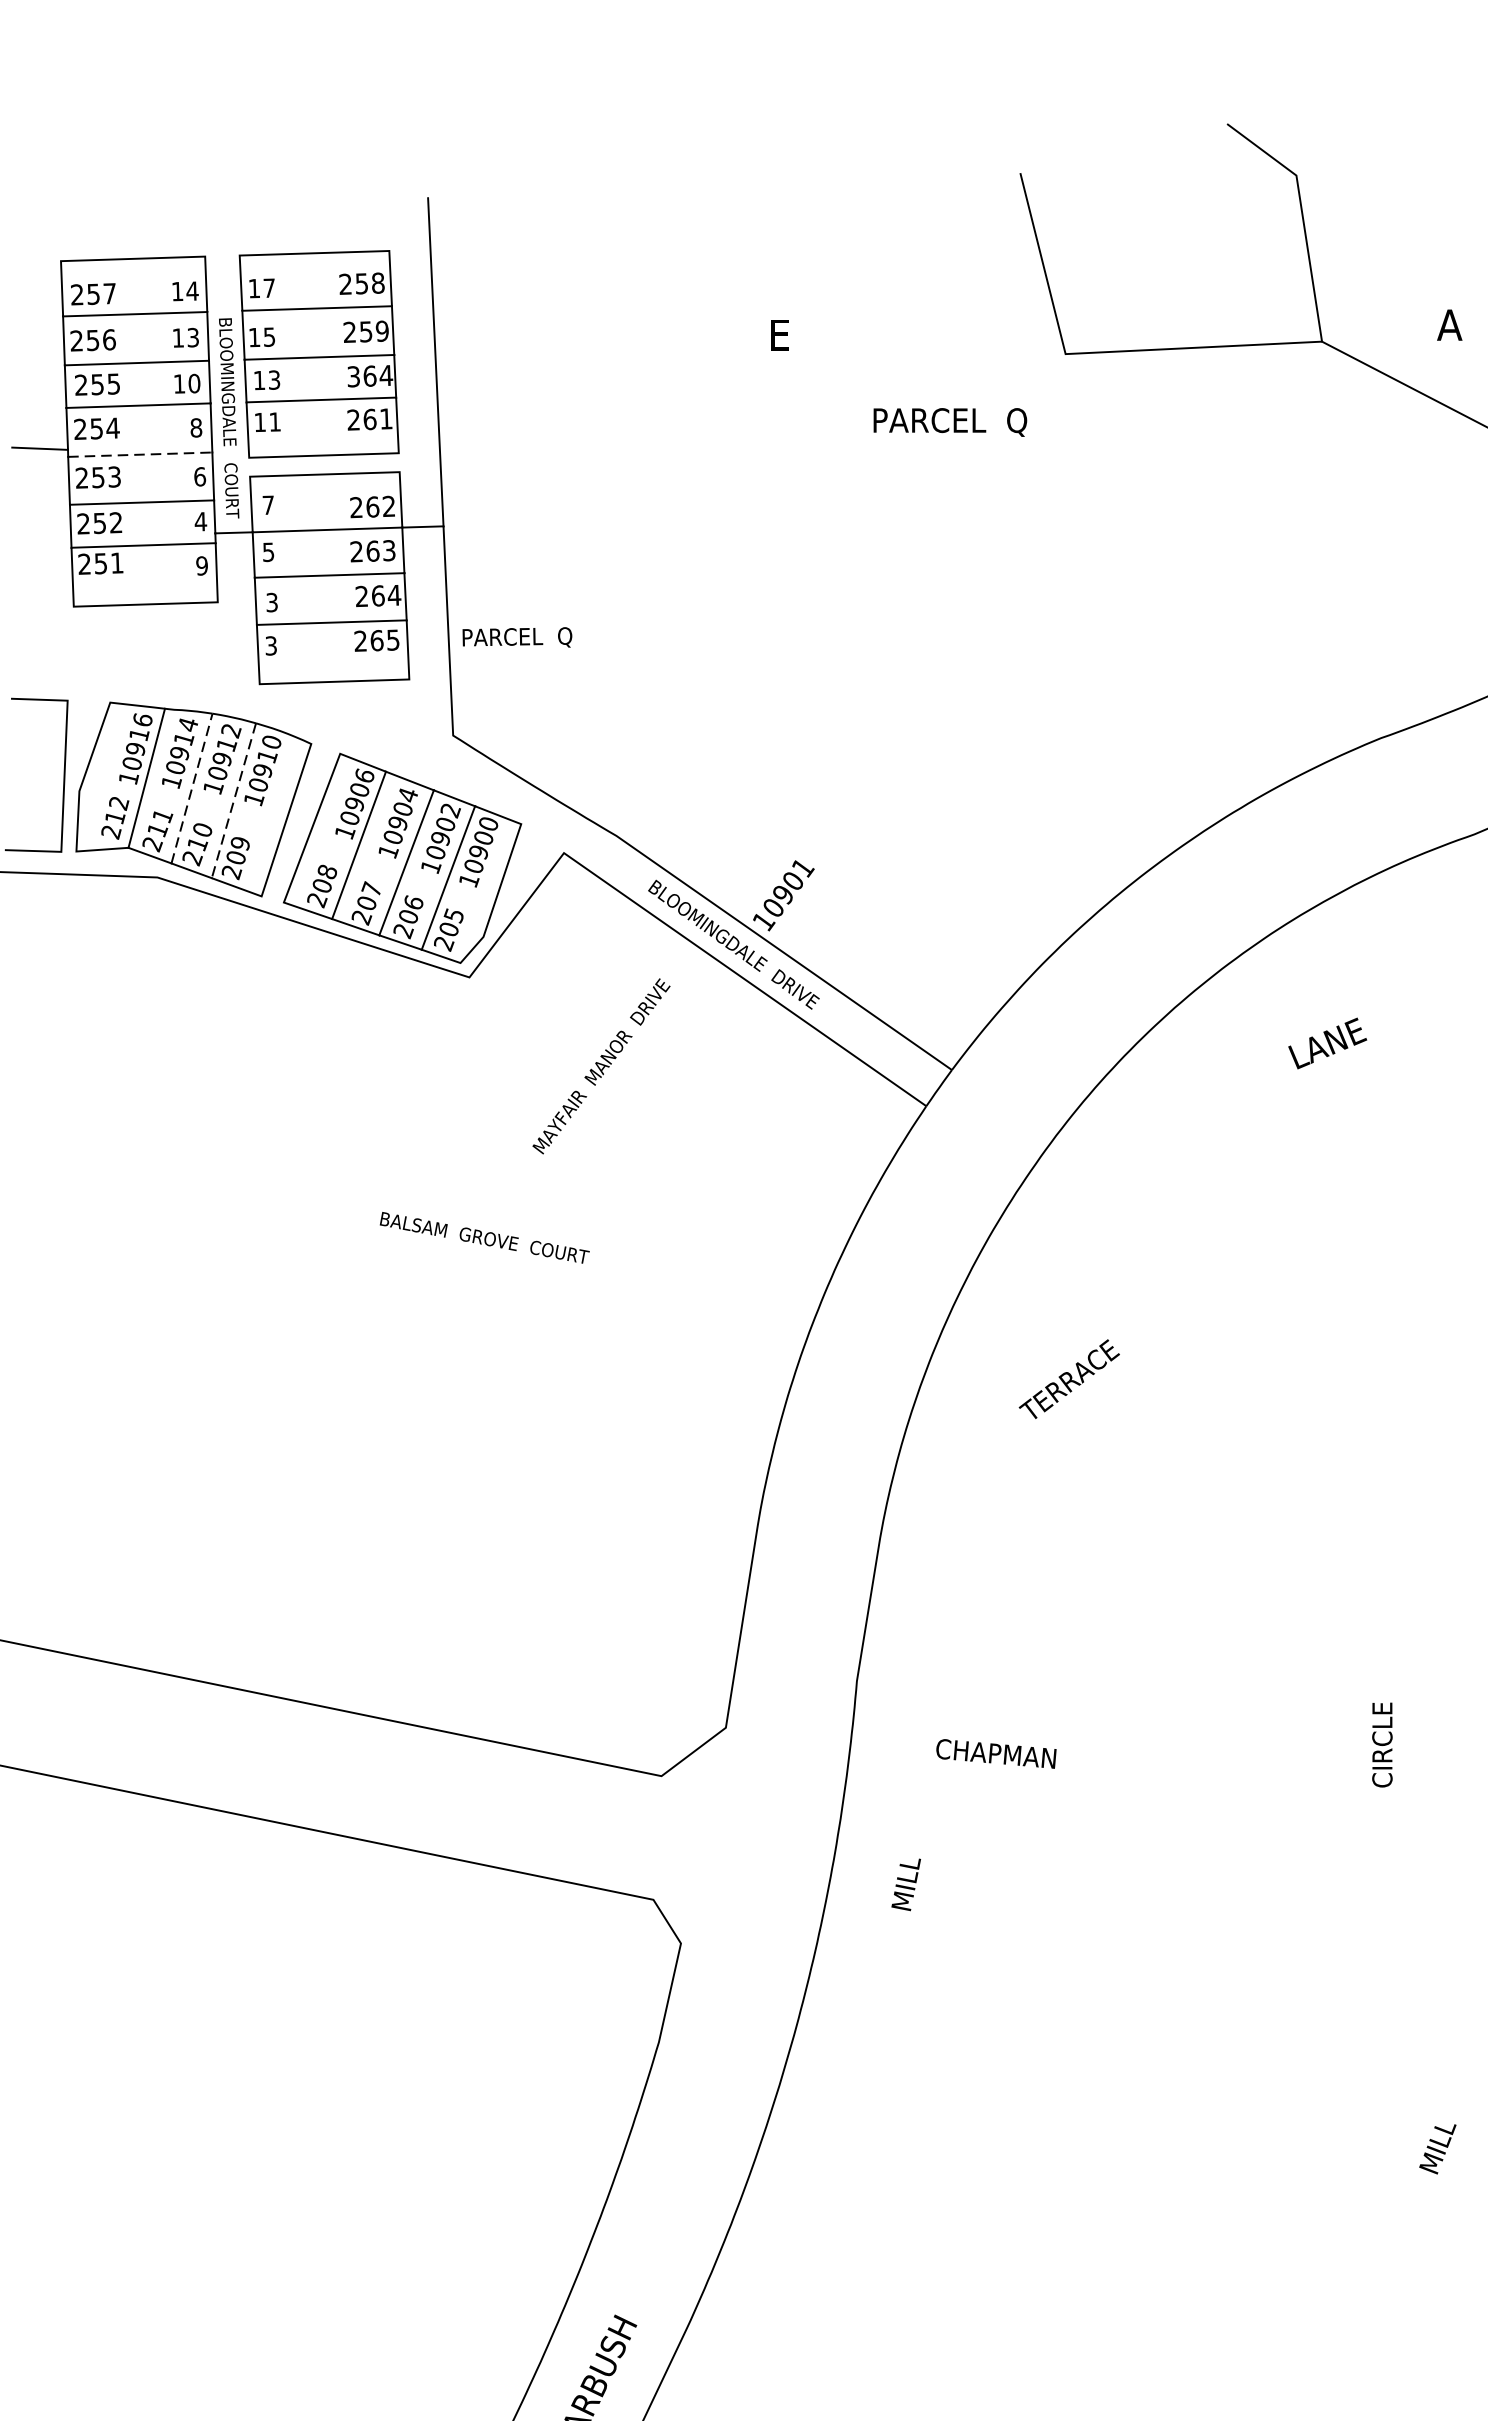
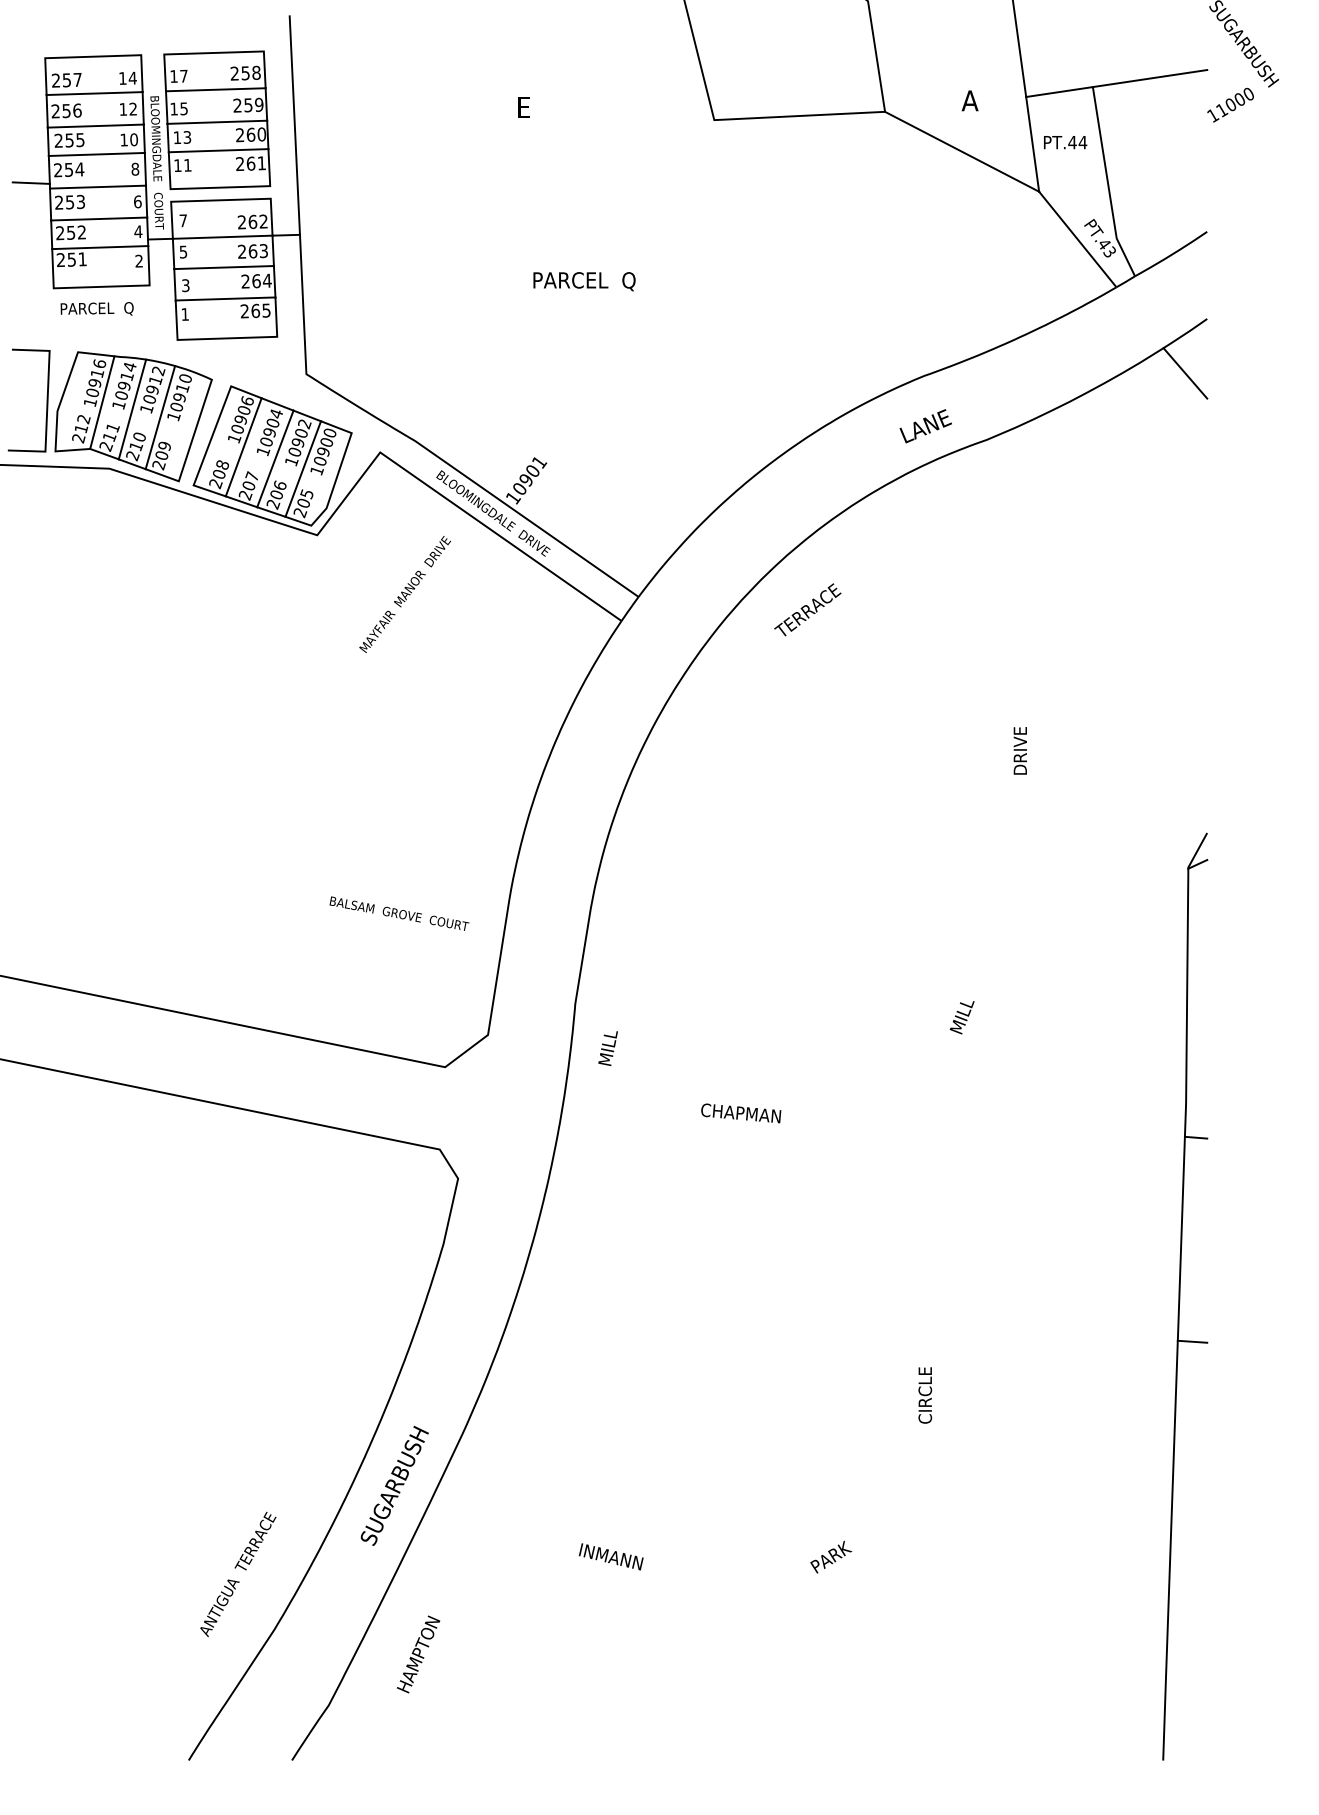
text: (192, 338) -> (132, 109), 13 -> 12
text: (370, 375) -> (251, 134), 364 -> 260
text: (950, 422) -> (584, 281), moved
line: (140, 455) -> (98, 187), dashed -> solid
text: (202, 564) -> (139, 260), 9 -> 2
text: (516, 636) -> (96, 308), moved
text: (270, 645) -> (184, 314), 3 -> 1
line: (192, 788) -> (132, 409), dashed -> solid
line: (234, 800) -> (160, 417), dashed -> solid
text: (1327, 1043) -> (925, 426), moved
text: (484, 1237) -> (399, 913), moved
text: (1068, 1378) -> (807, 609), moved
text: (1382, 1745) -> (925, 1395), moved
text: (996, 1754) -> (741, 1113), moved
text: (905, 1884) -> (607, 1048), moved
text: (1436, 2148) -> (961, 1017), moved

